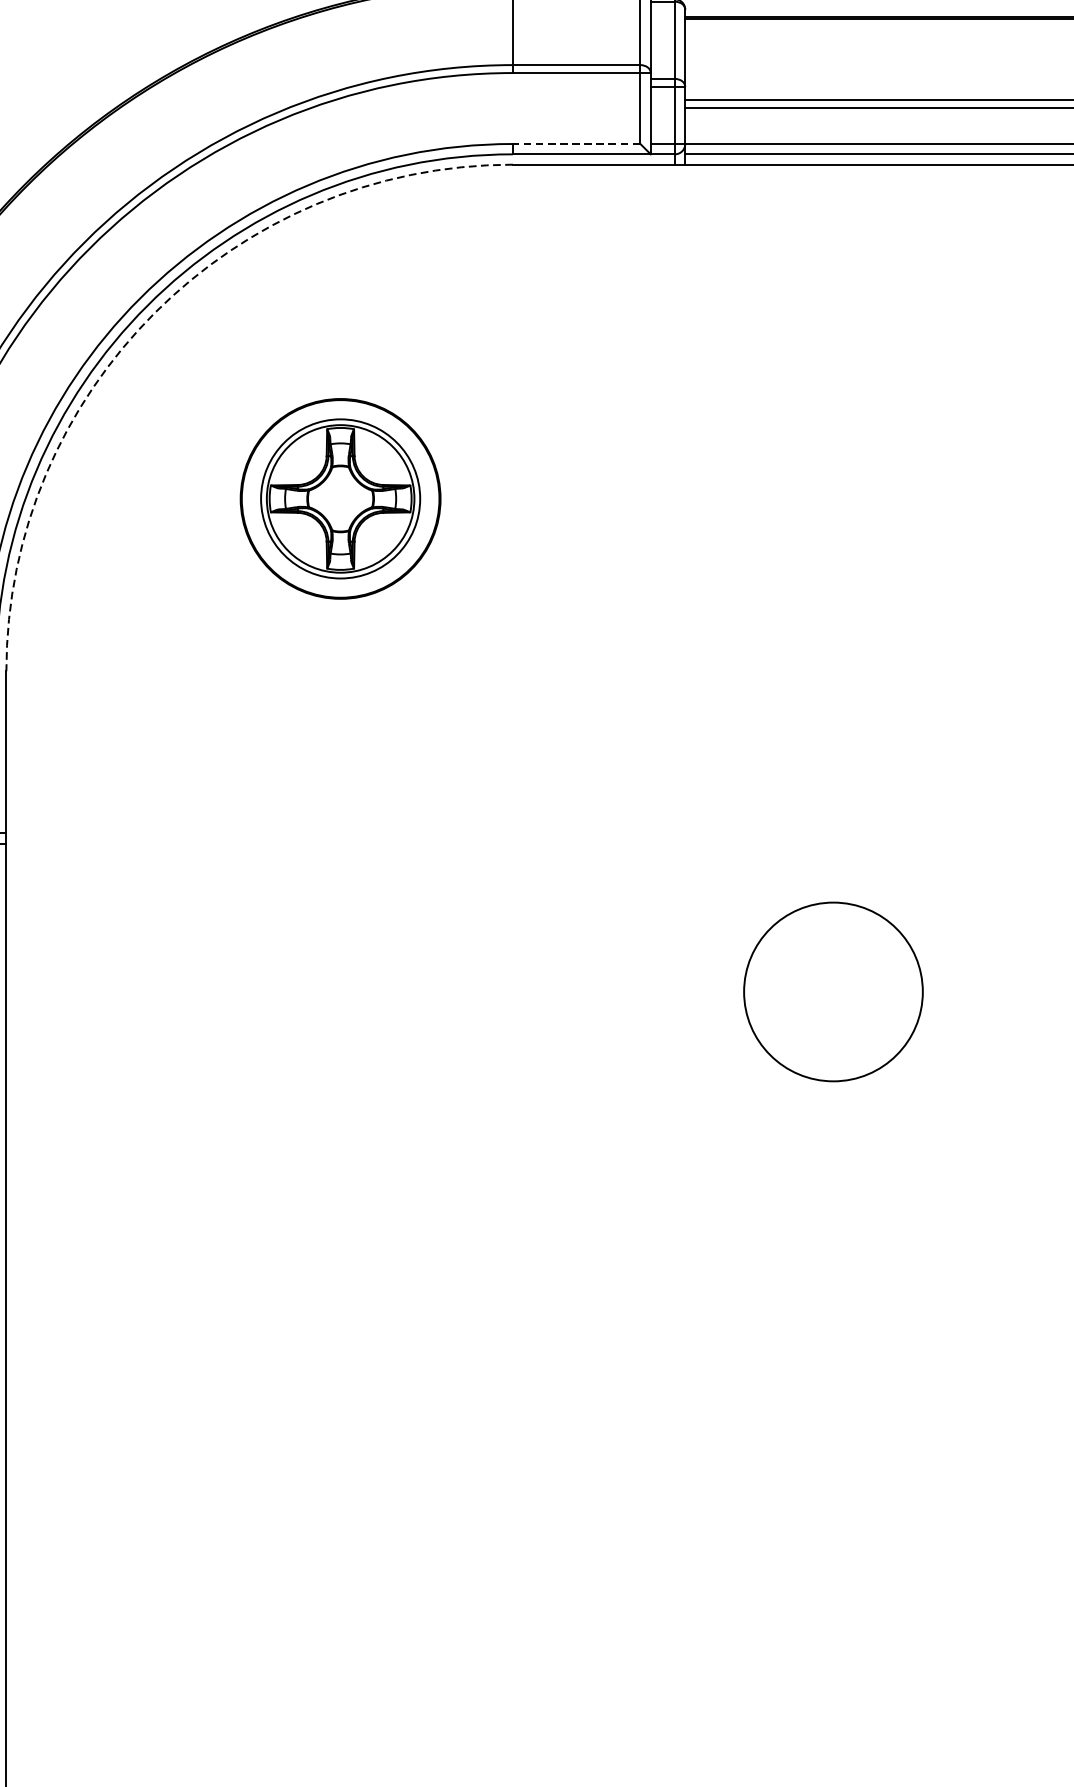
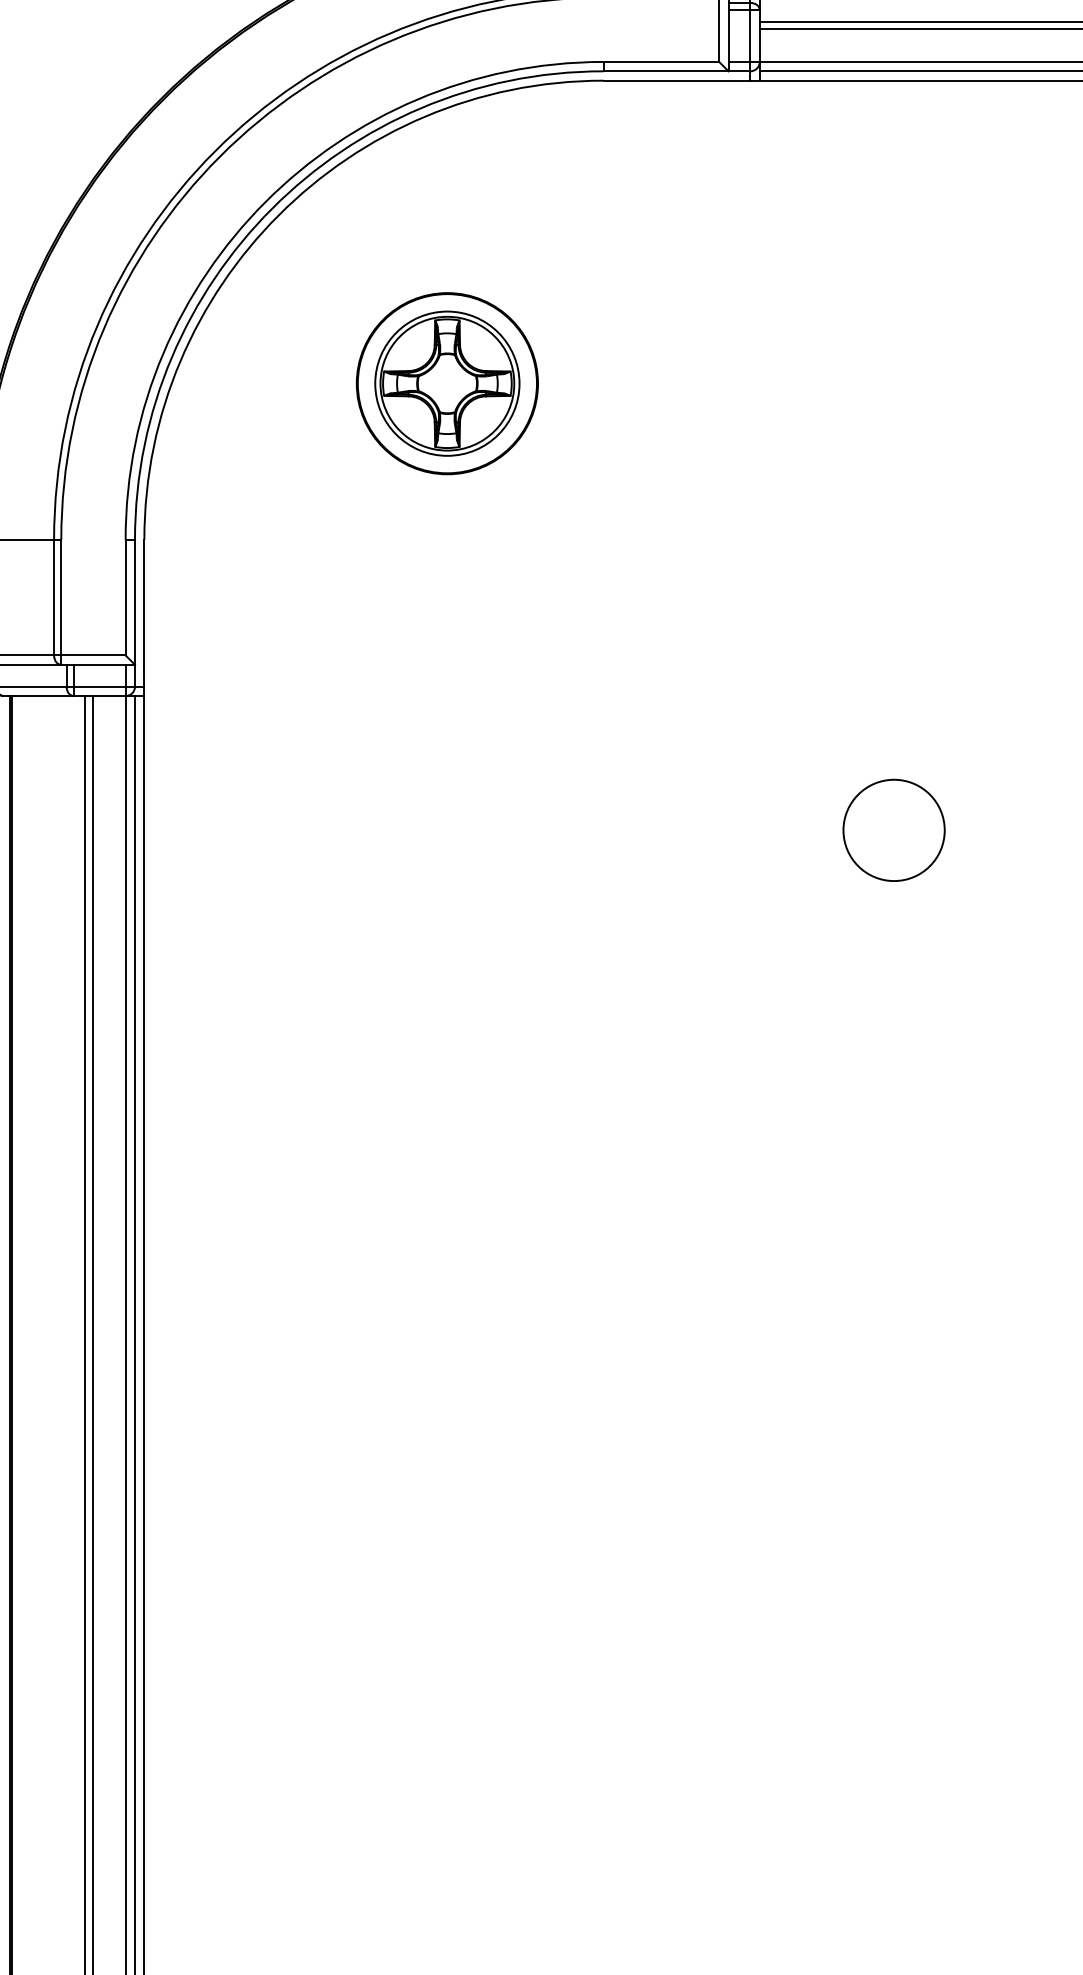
line: (576, 143) -> (661, 61), dashed -> solid
arc: (154, 313) -> (278, 215), dashed -> solid
circle: (832, 990) -> (893, 829), size x0.62

